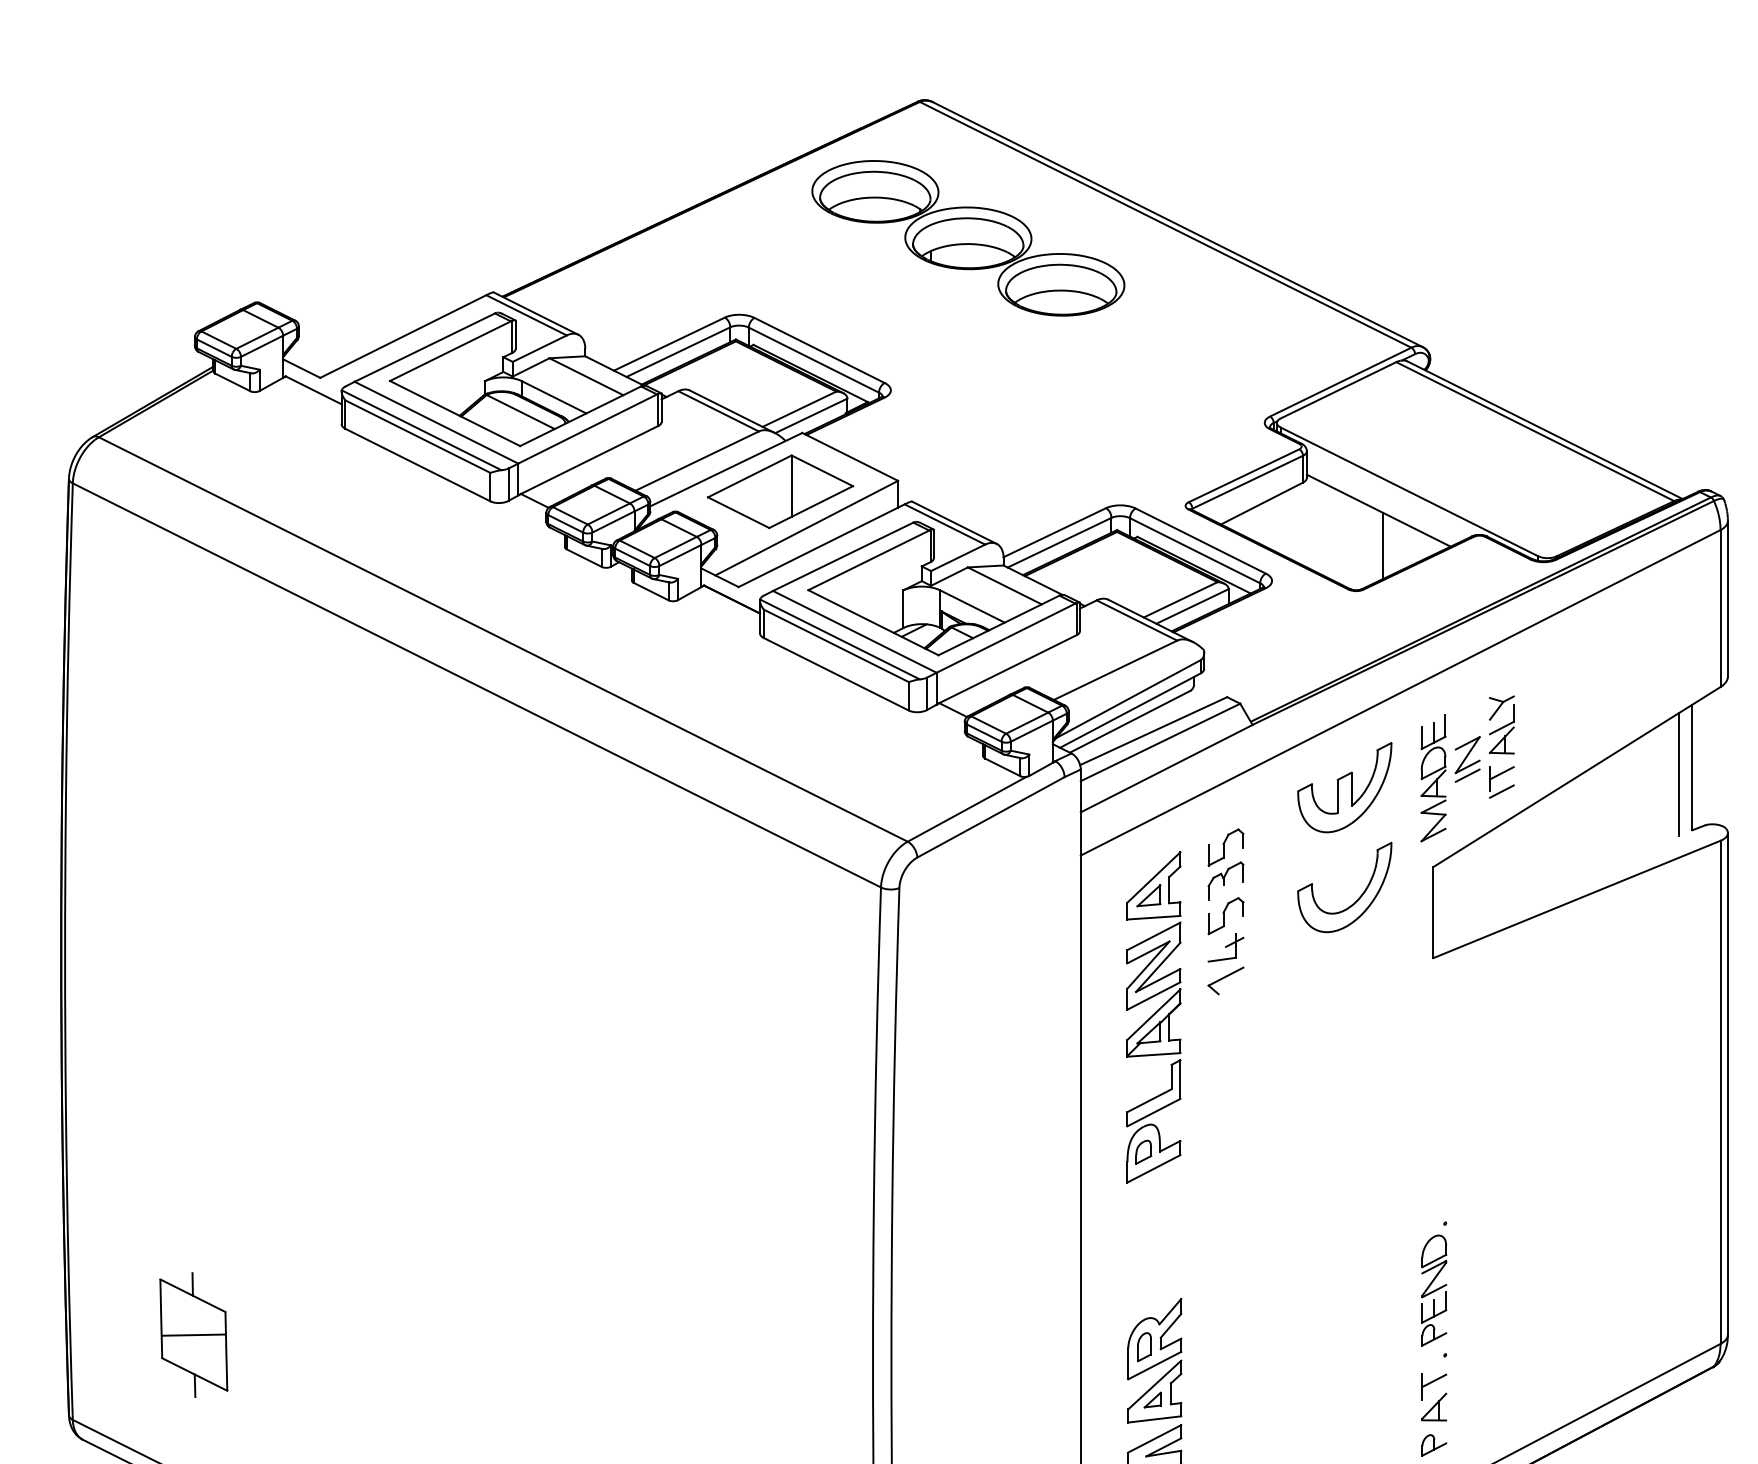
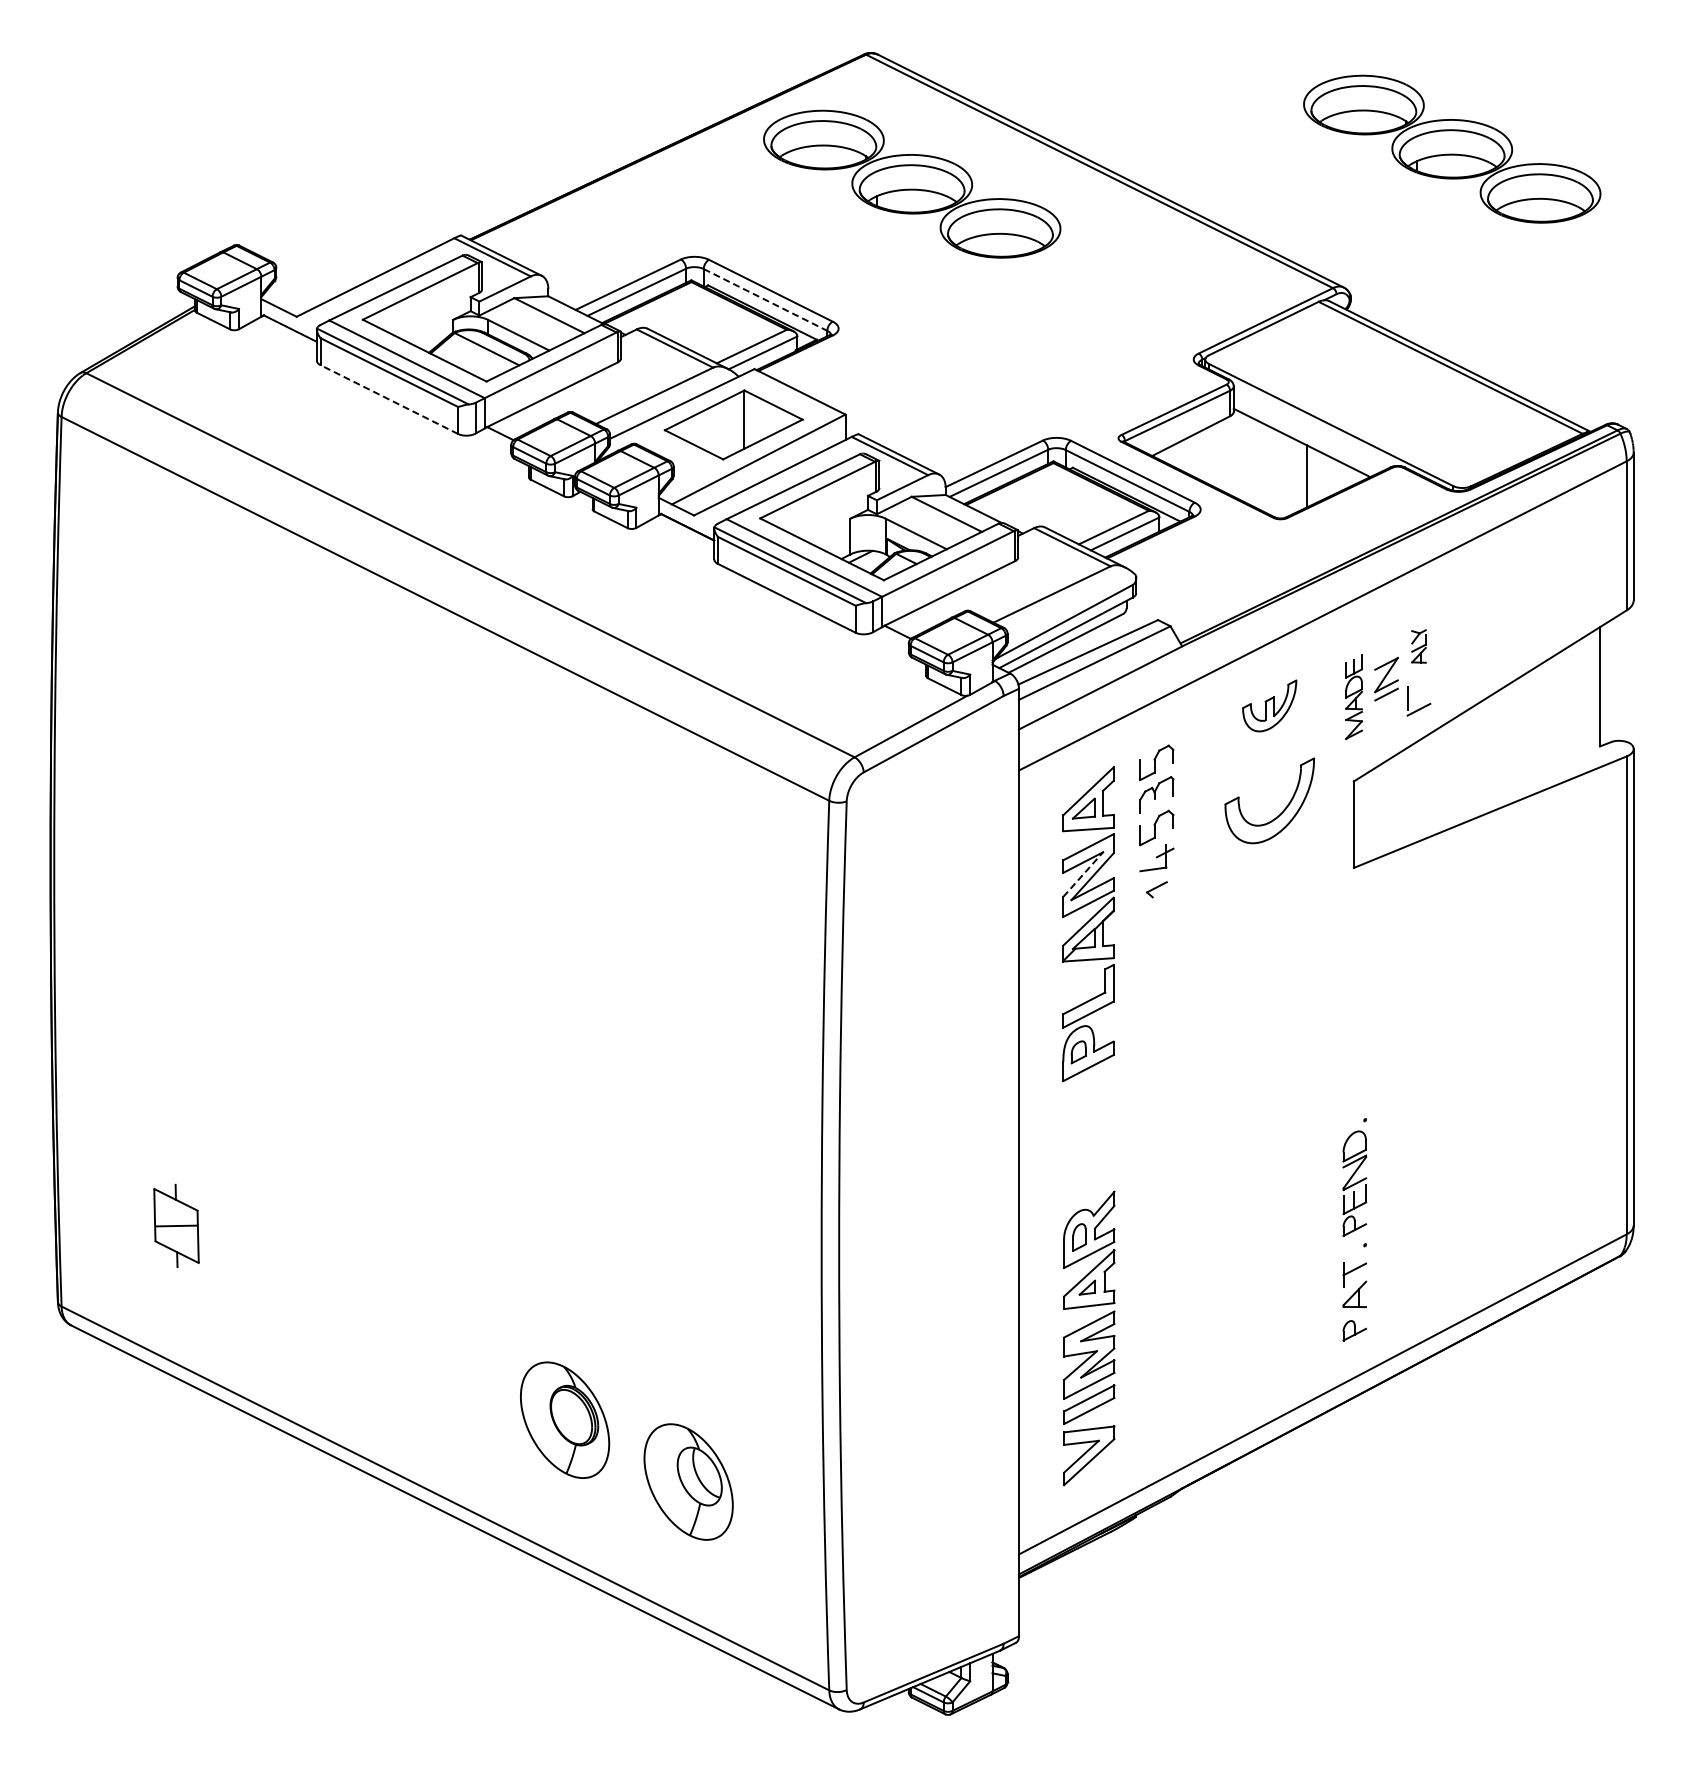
part: (1537, 200) -> (1452, 148), added
line: (814, 360) -> (766, 300), solid -> dashed
line: (418, 464) -> (389, 399), solid -> dashed
part: (1501, 725) -> (1418, 646), size x0.6
line: (1501, 773) -> (1418, 692), removed
line: (1678, 774) -> (1586, 693), removed
part: (1432, 777) -> (1353, 696), size x0.7
part: (1344, 787) -> (1269, 705), size x0.6
line: (1148, 965) -> (1083, 874), solid -> dashed
part: (1225, 980) -> (1156, 889), size x0.6
part: (193, 1334) -> (176, 1225), size x0.7

